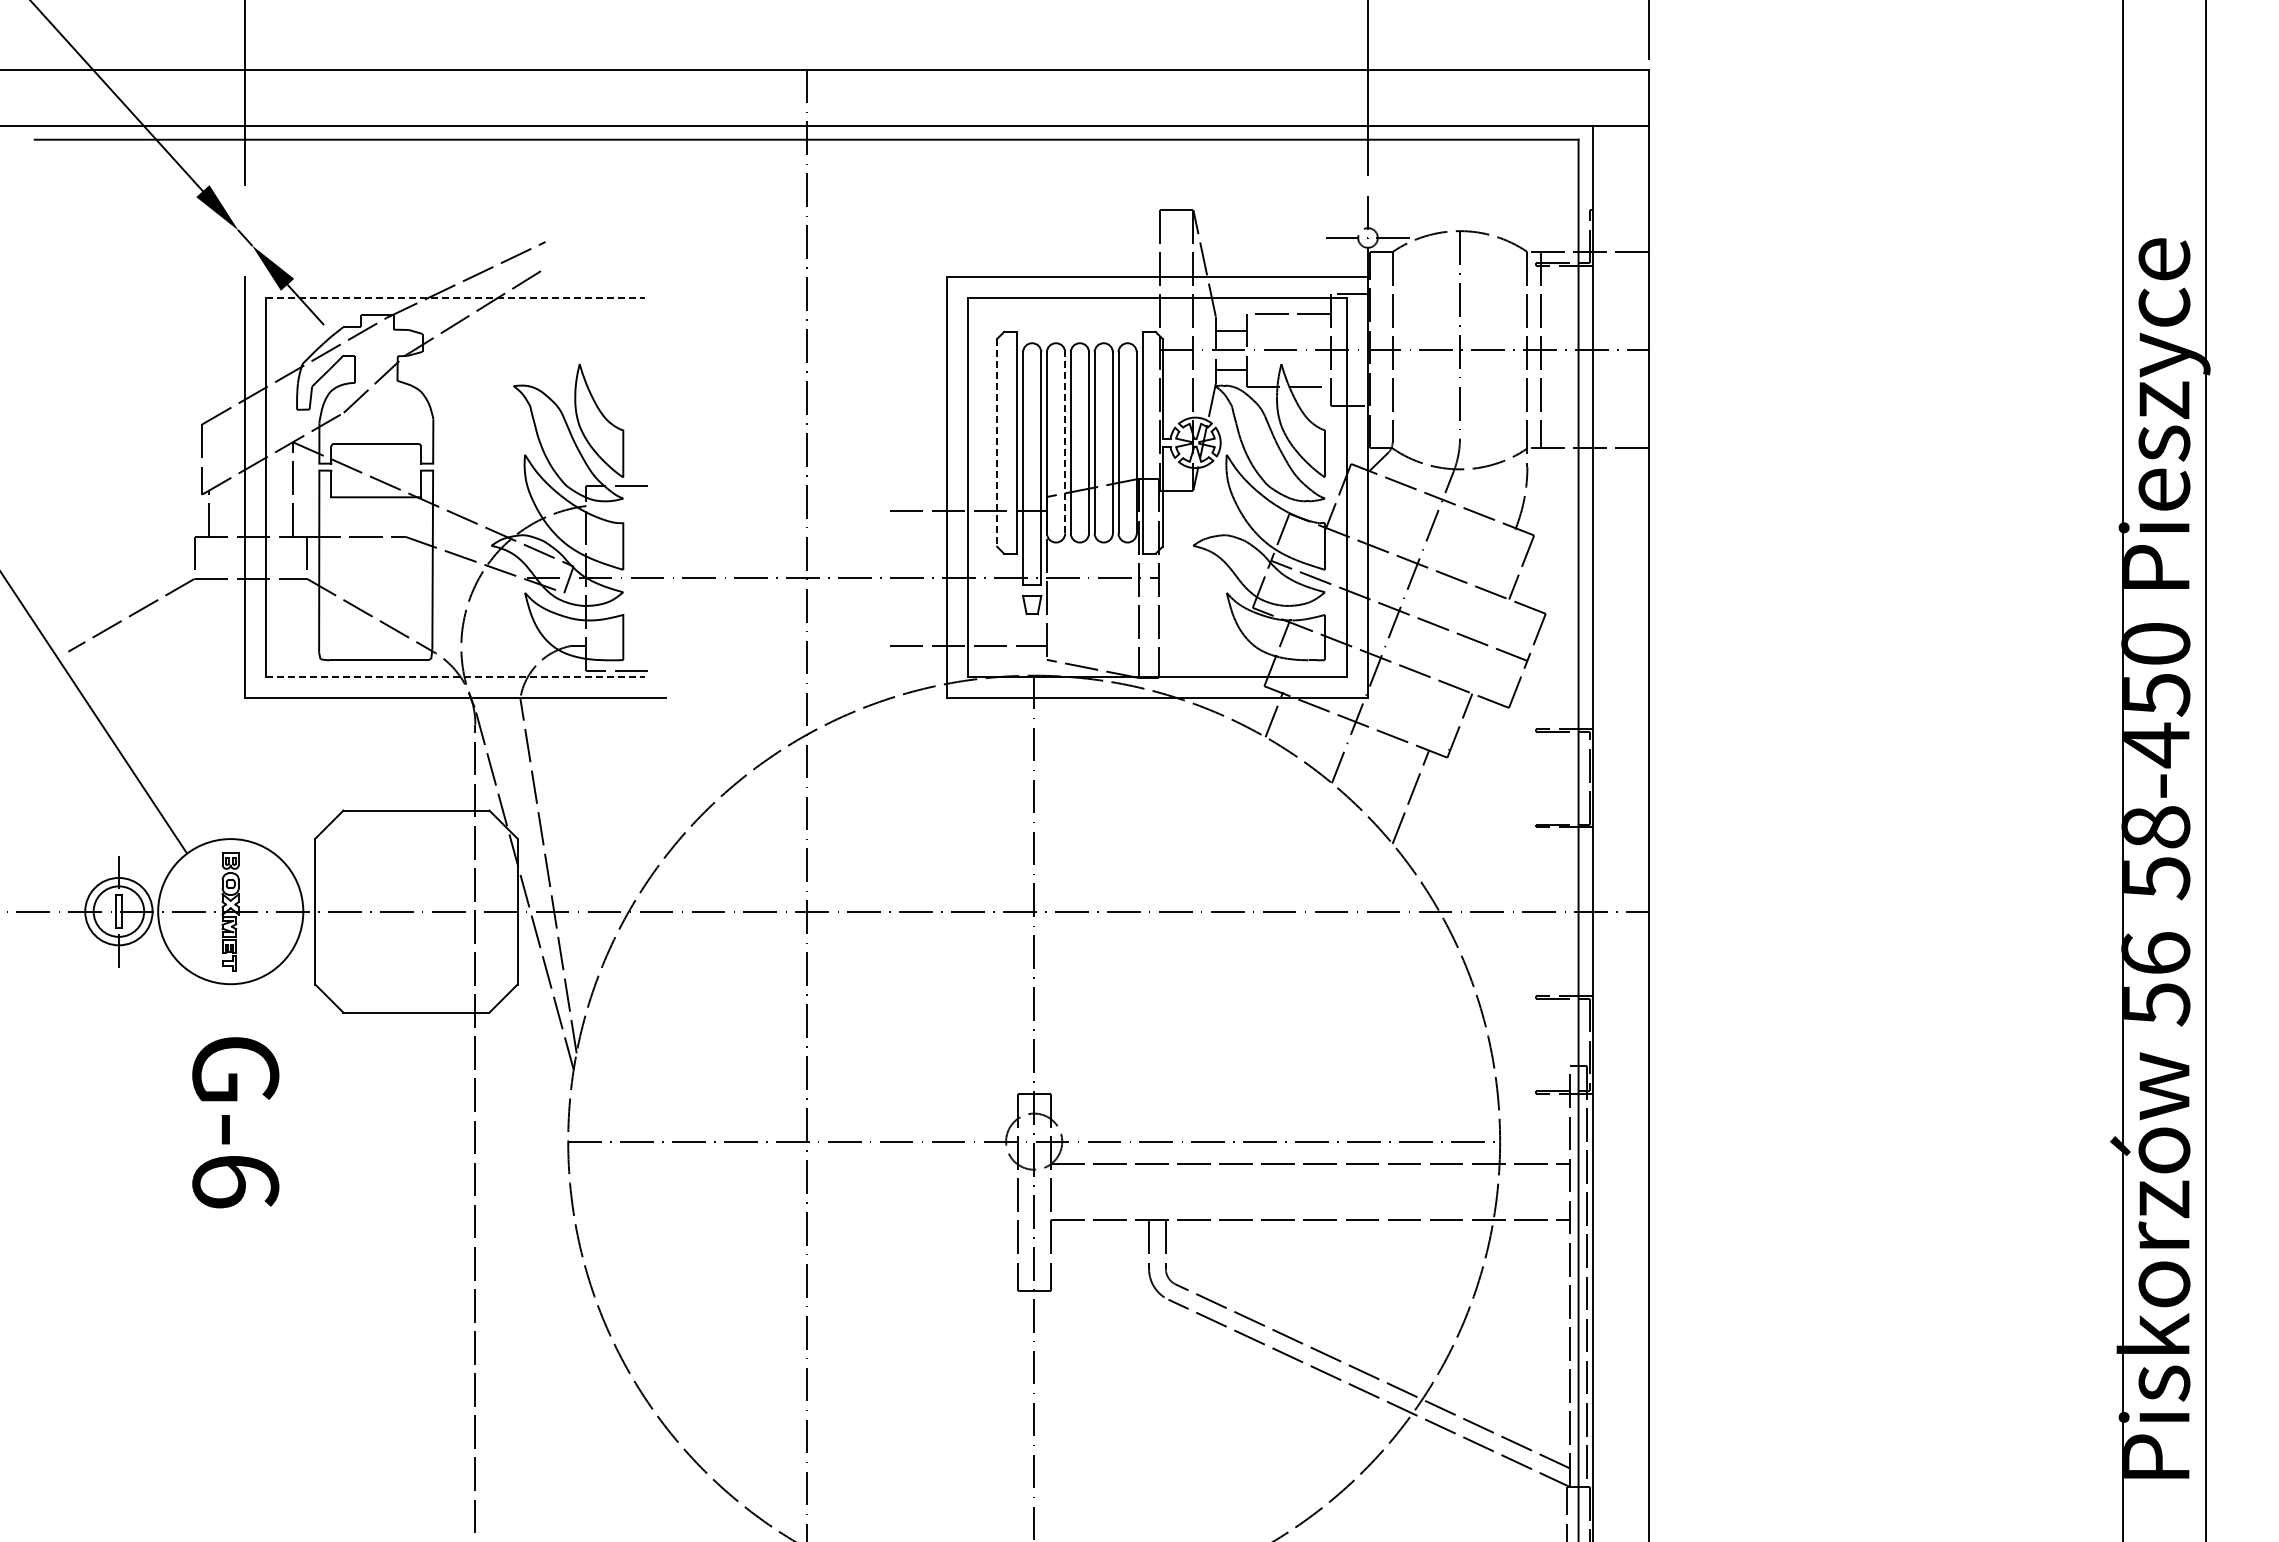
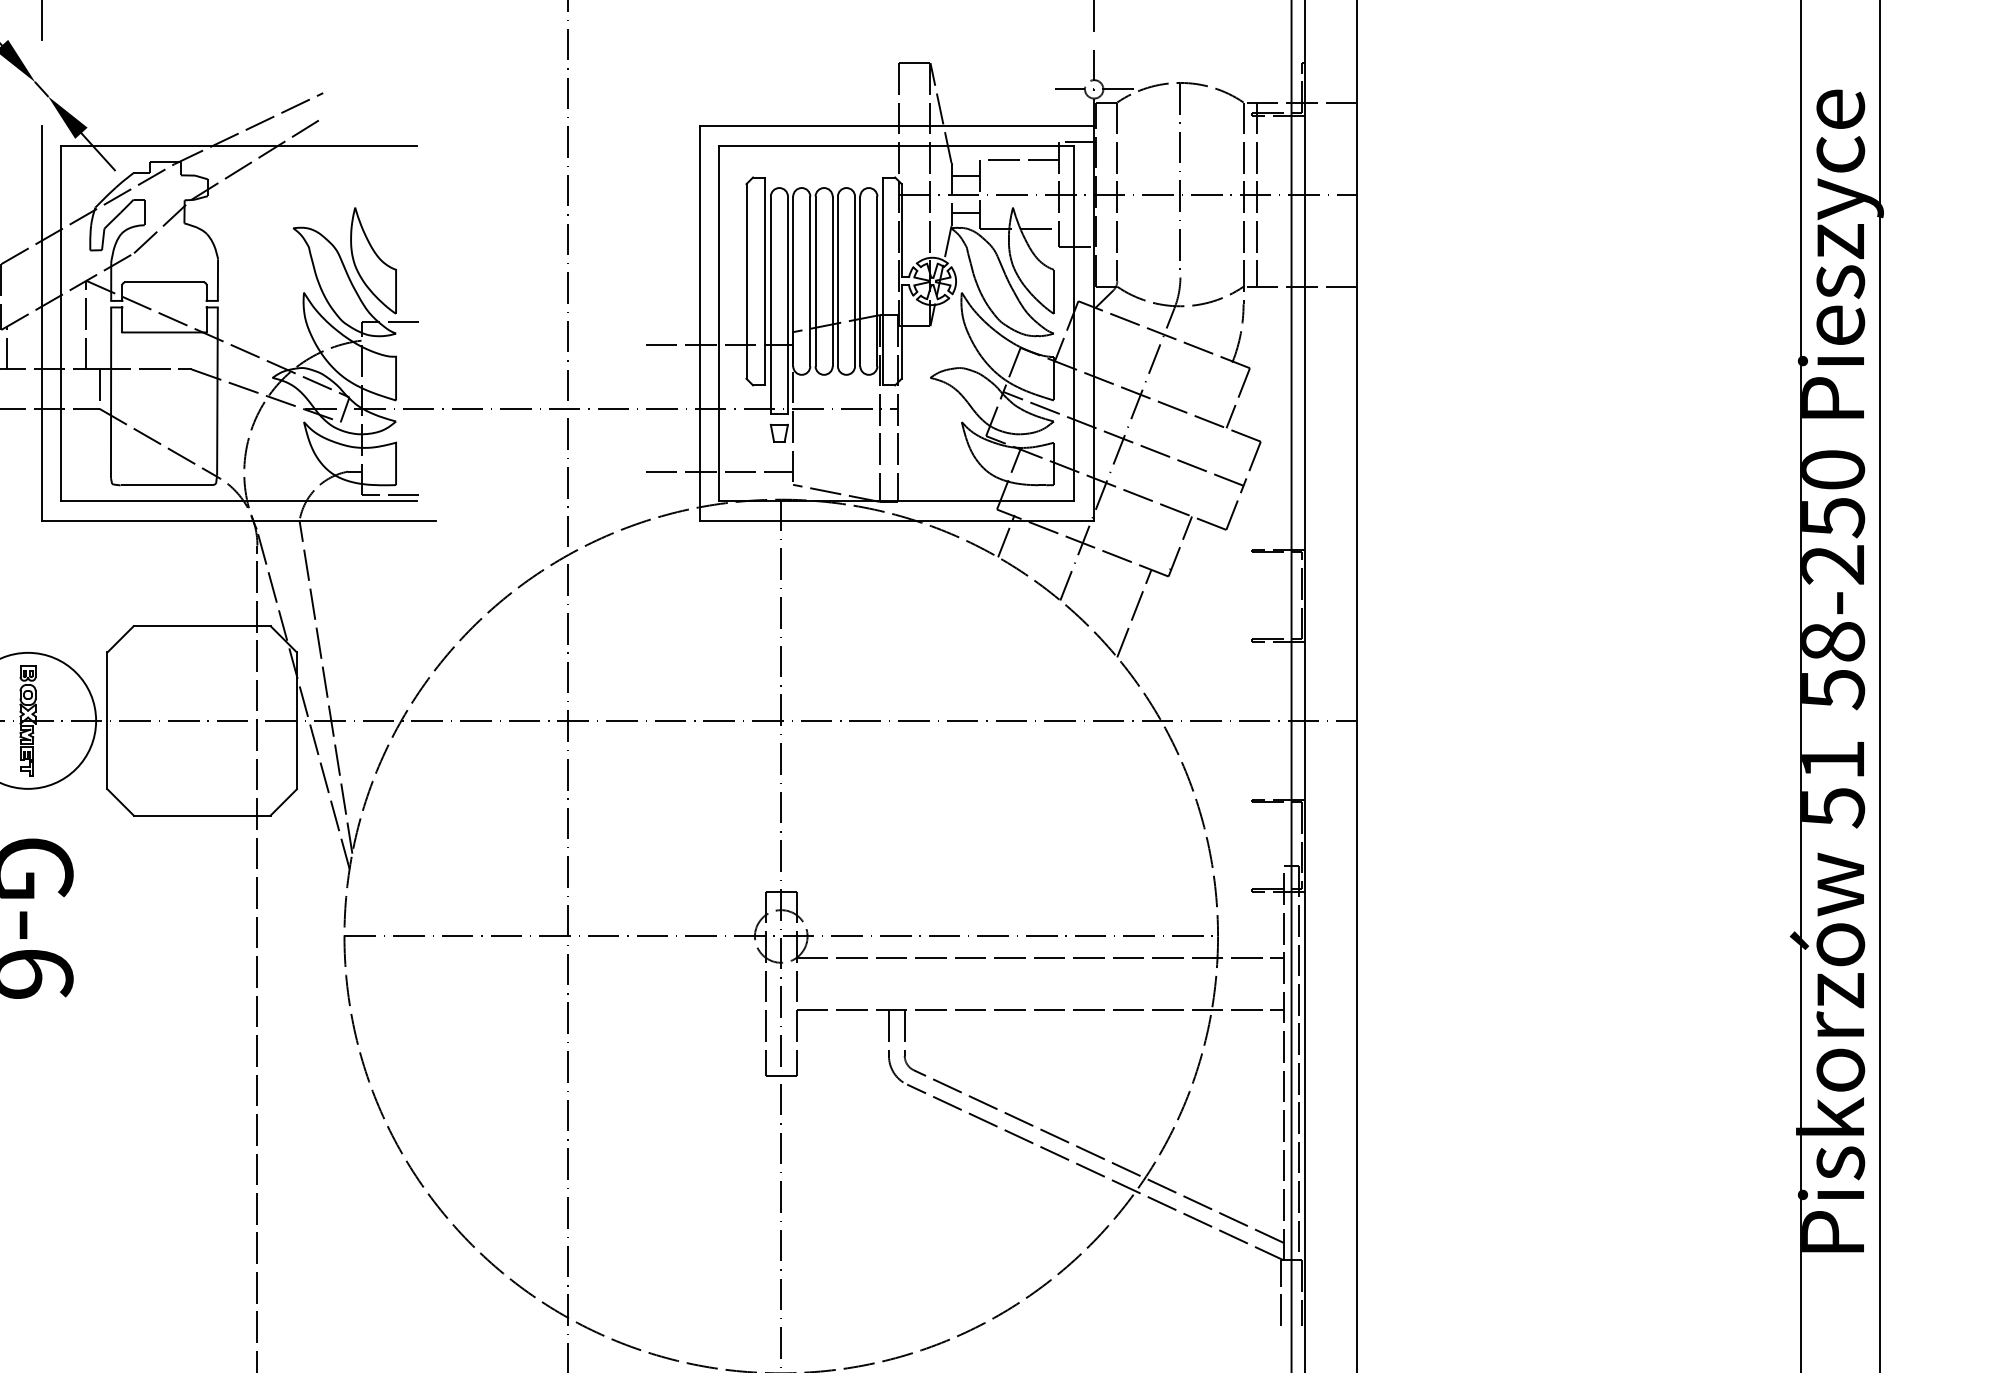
line: (456, 298) -> (239, 146), dashed -> solid
line: (997, 442) -> (746, 281), dashed -> solid
line: (1065, 442) -> (810, 281), dashed -> solid
line: (456, 677) -> (239, 501), dashed -> solid
text: (2155, 745) -> (1832, 565), 58-450 -> 58-250
text: (2155, 952) -> (1832, 759), 56 -> 51

